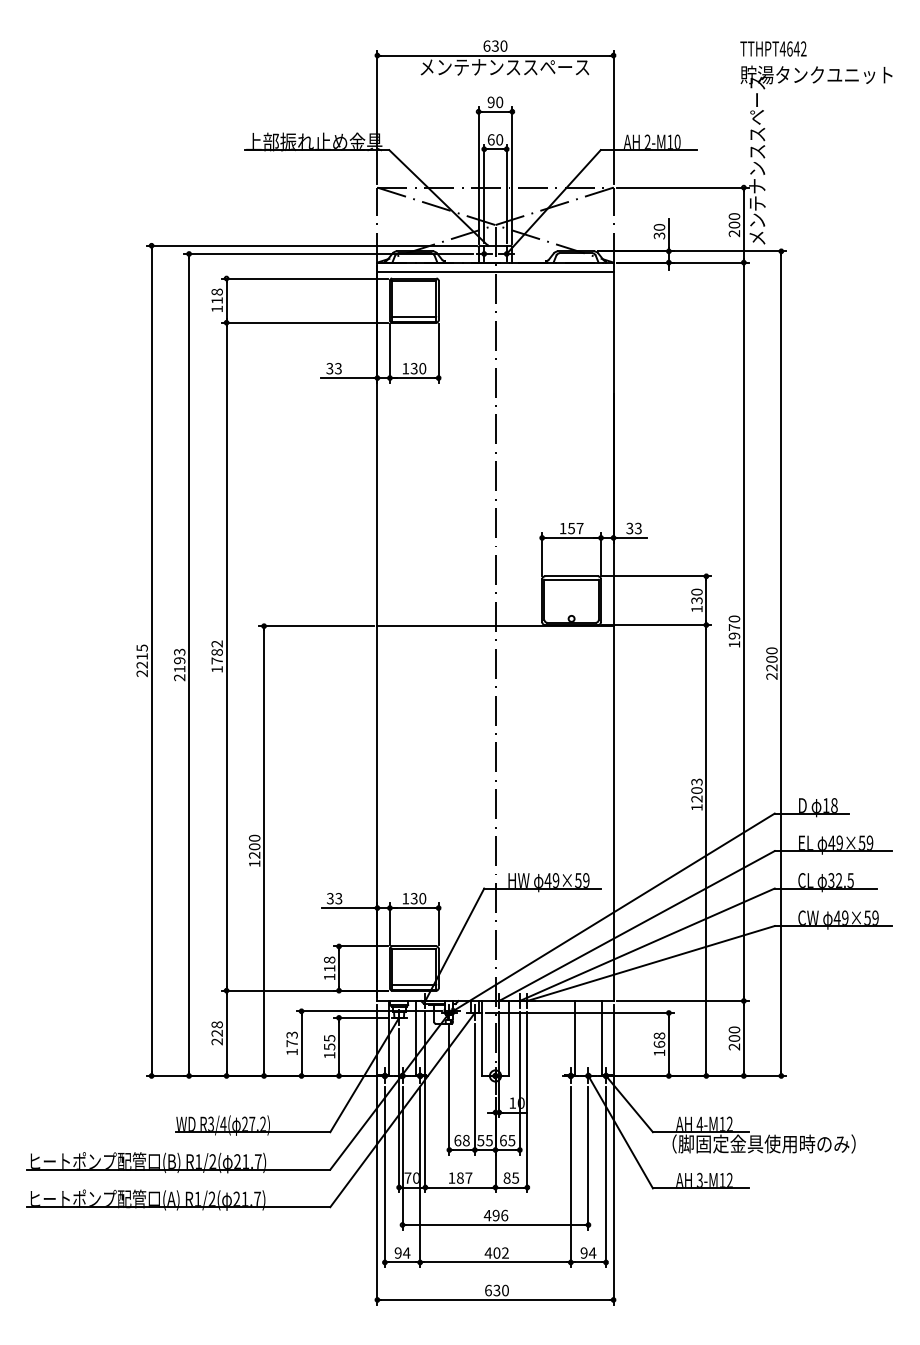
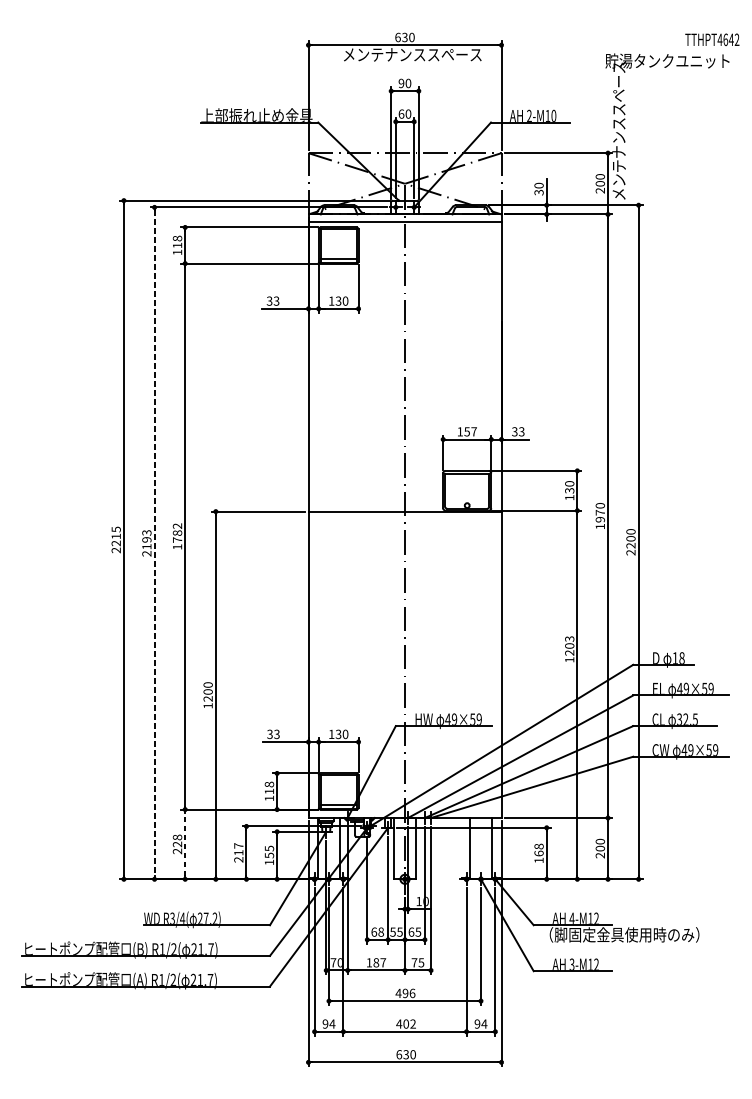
text: (773, 48) -> (712, 39), moved
line: (189, 665) -> (154, 543), solid -> dashed
line: (226, 1033) -> (185, 844), solid -> dashed
text: (291, 1043) -> (238, 852), 173 -> 217
text: (506, 1177) -> (414, 962), 85 -> 75

